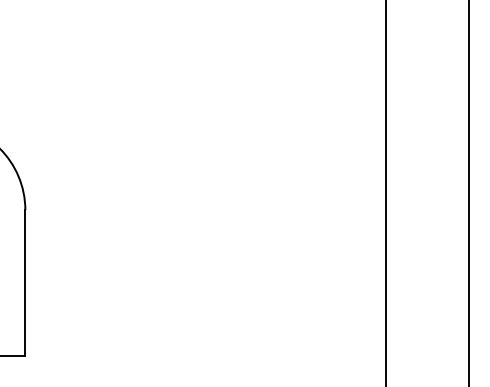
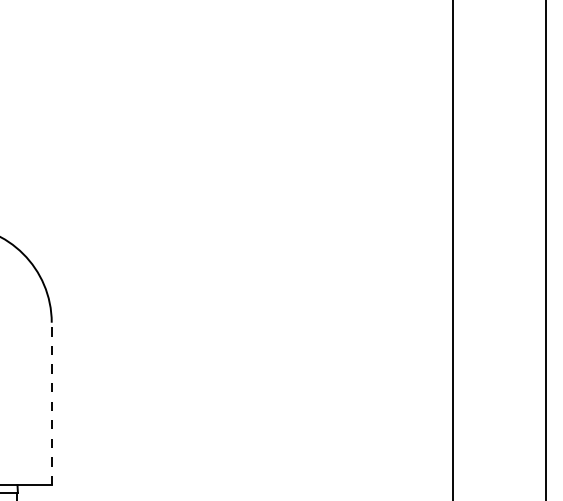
line: (25, 282) -> (51, 403), solid -> dashed

